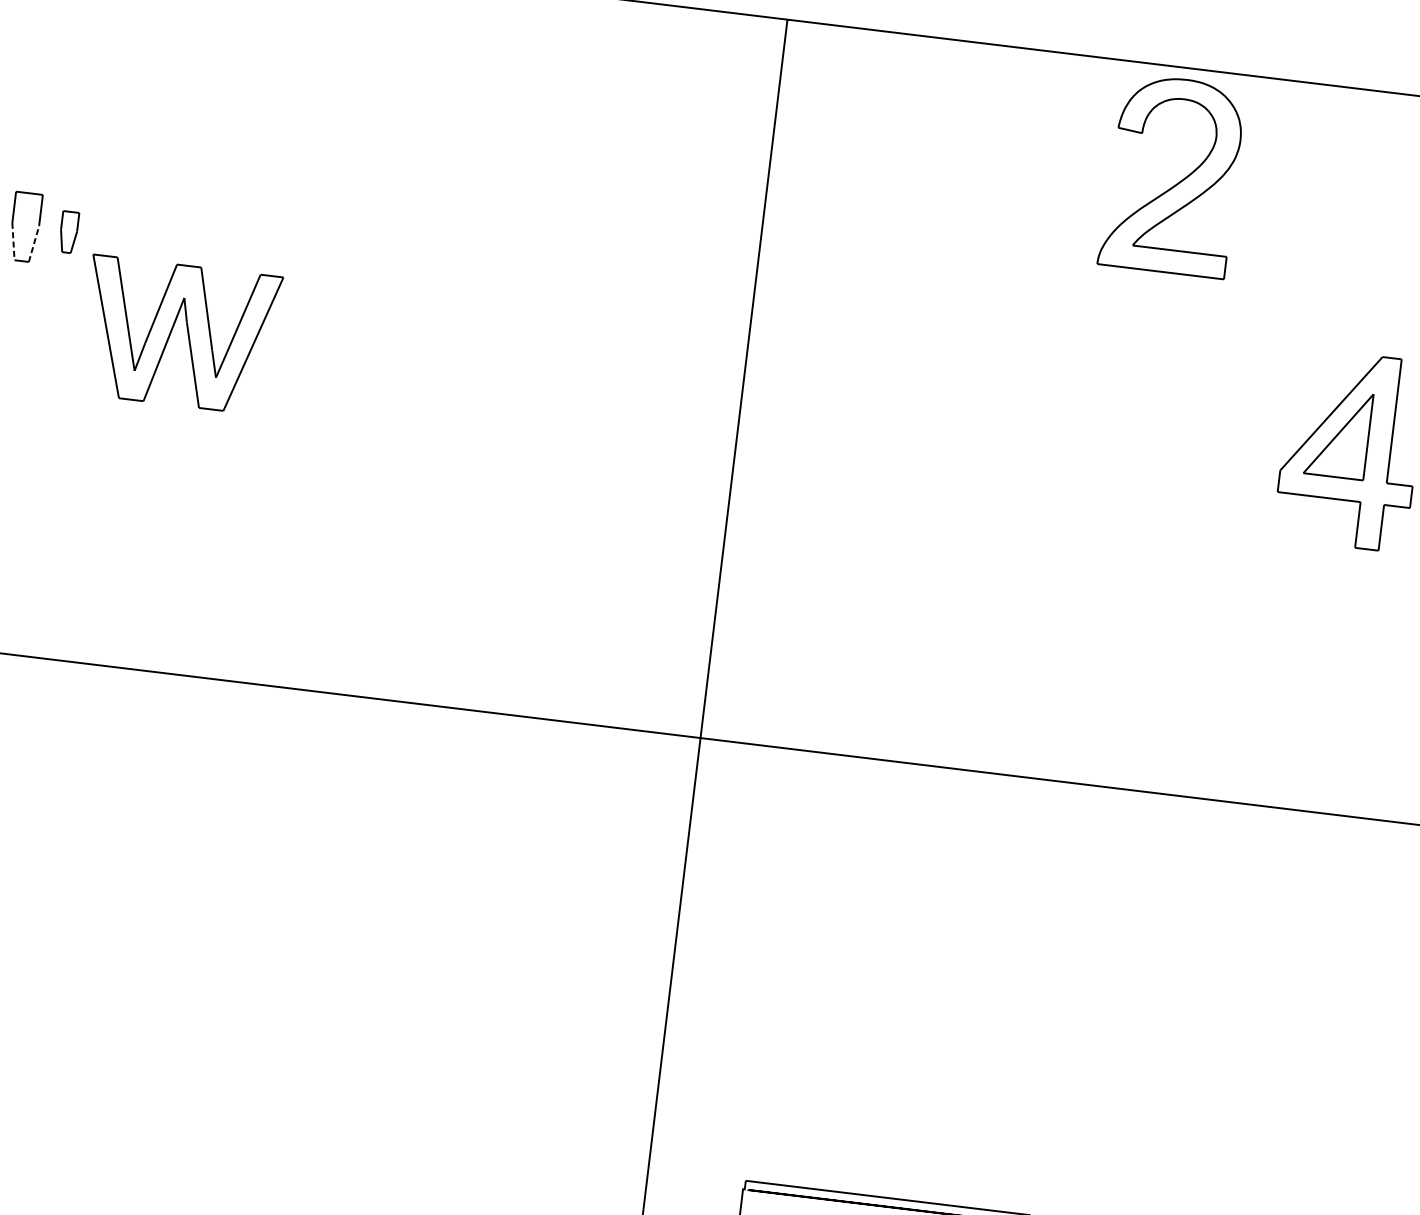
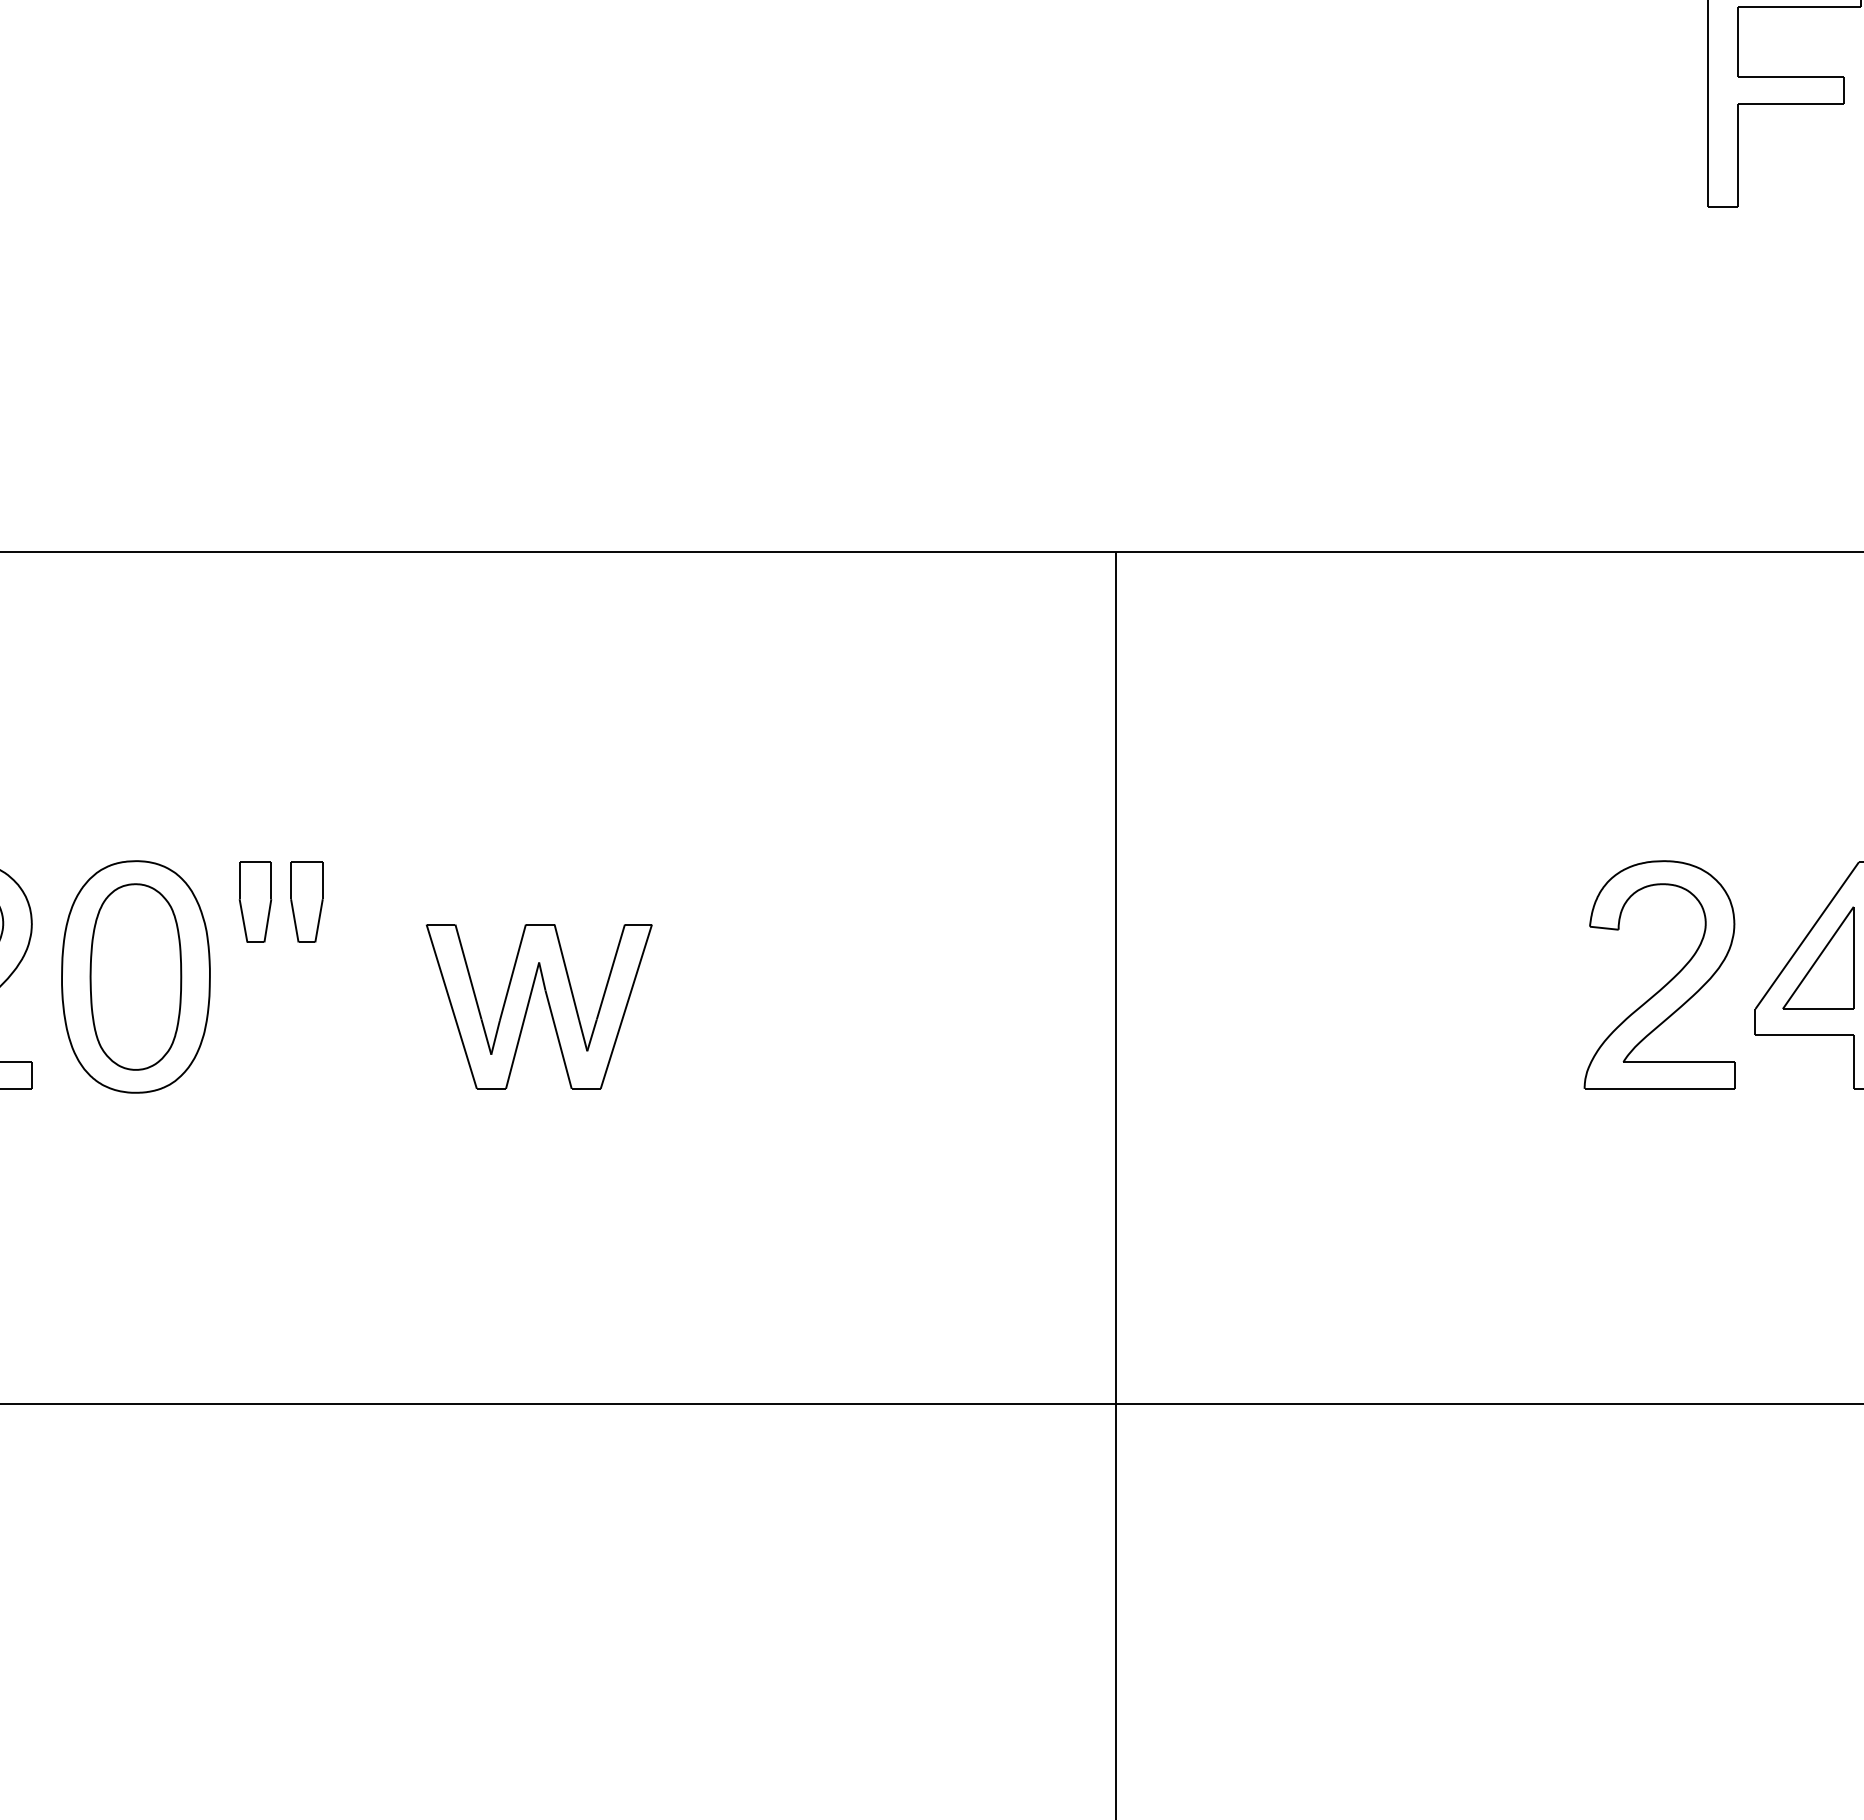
part: (1178, 182) -> (1667, 982), moved
part: (68, 231) -> (306, 901), size x1.67
line: (13, 241) -> (243, 920), dashed -> solid
line: (33, 243) -> (267, 920), dashed -> solid
part: (171, 332) -> (529, 1004), moved

